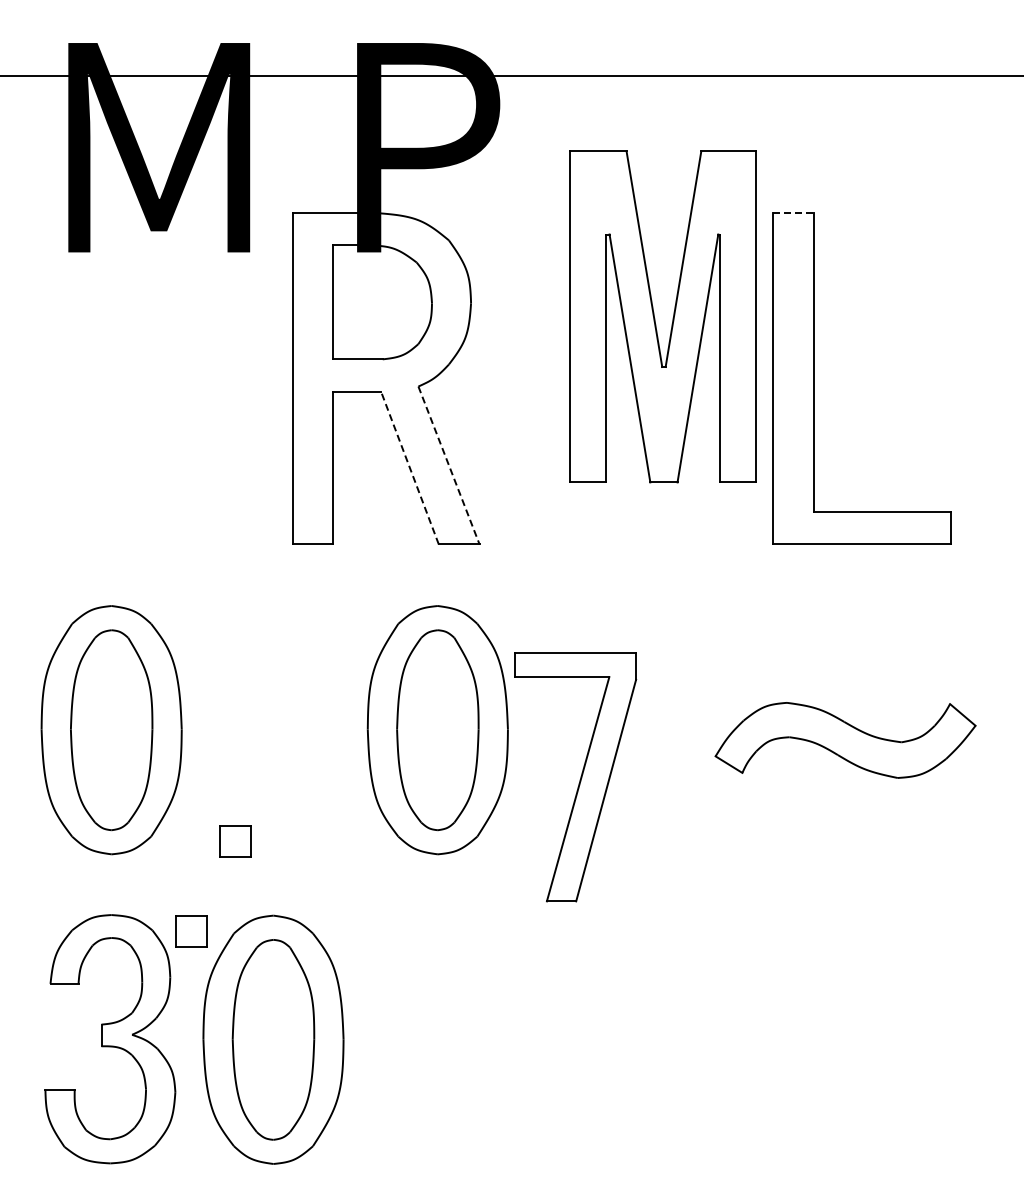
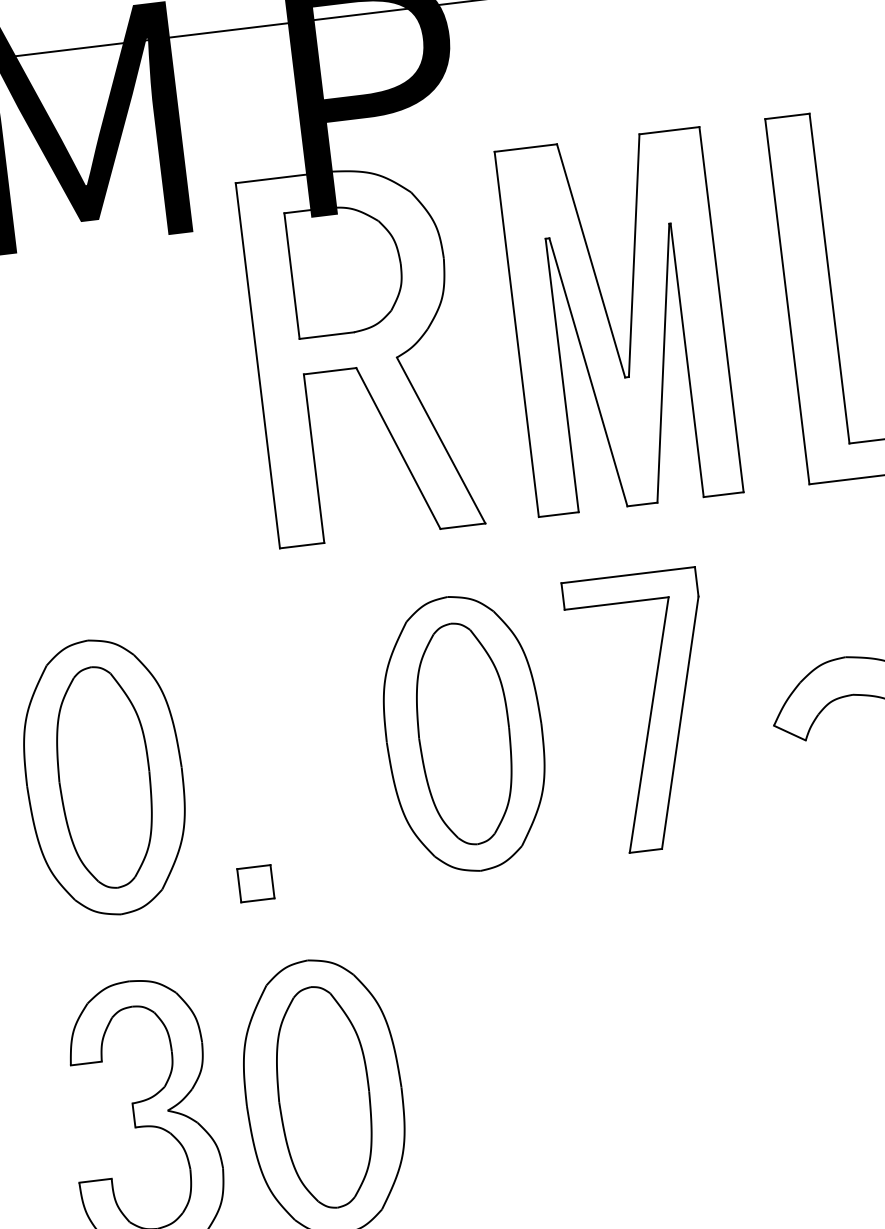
line: (793, 213) -> (787, 116), dashed -> solid
part: (655, 318) -> (611, 324), moved
line: (449, 465) -> (441, 440), dashed -> solid
line: (409, 467) -> (397, 448), dashed -> solid
part: (575, 777) -> (644, 712), moved
part: (191, 931) -> (219, 988), removed

